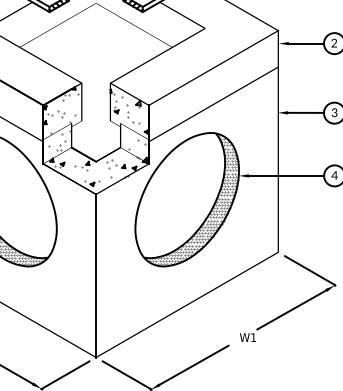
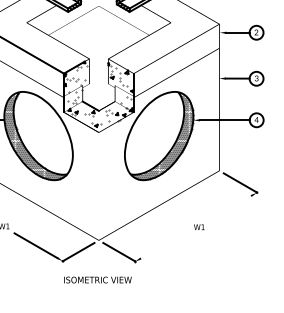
line: (95, 275) -> (98, 186), removed
line: (292, 309) -> (228, 208), removed
line: (193, 365) -> (163, 245), removed

